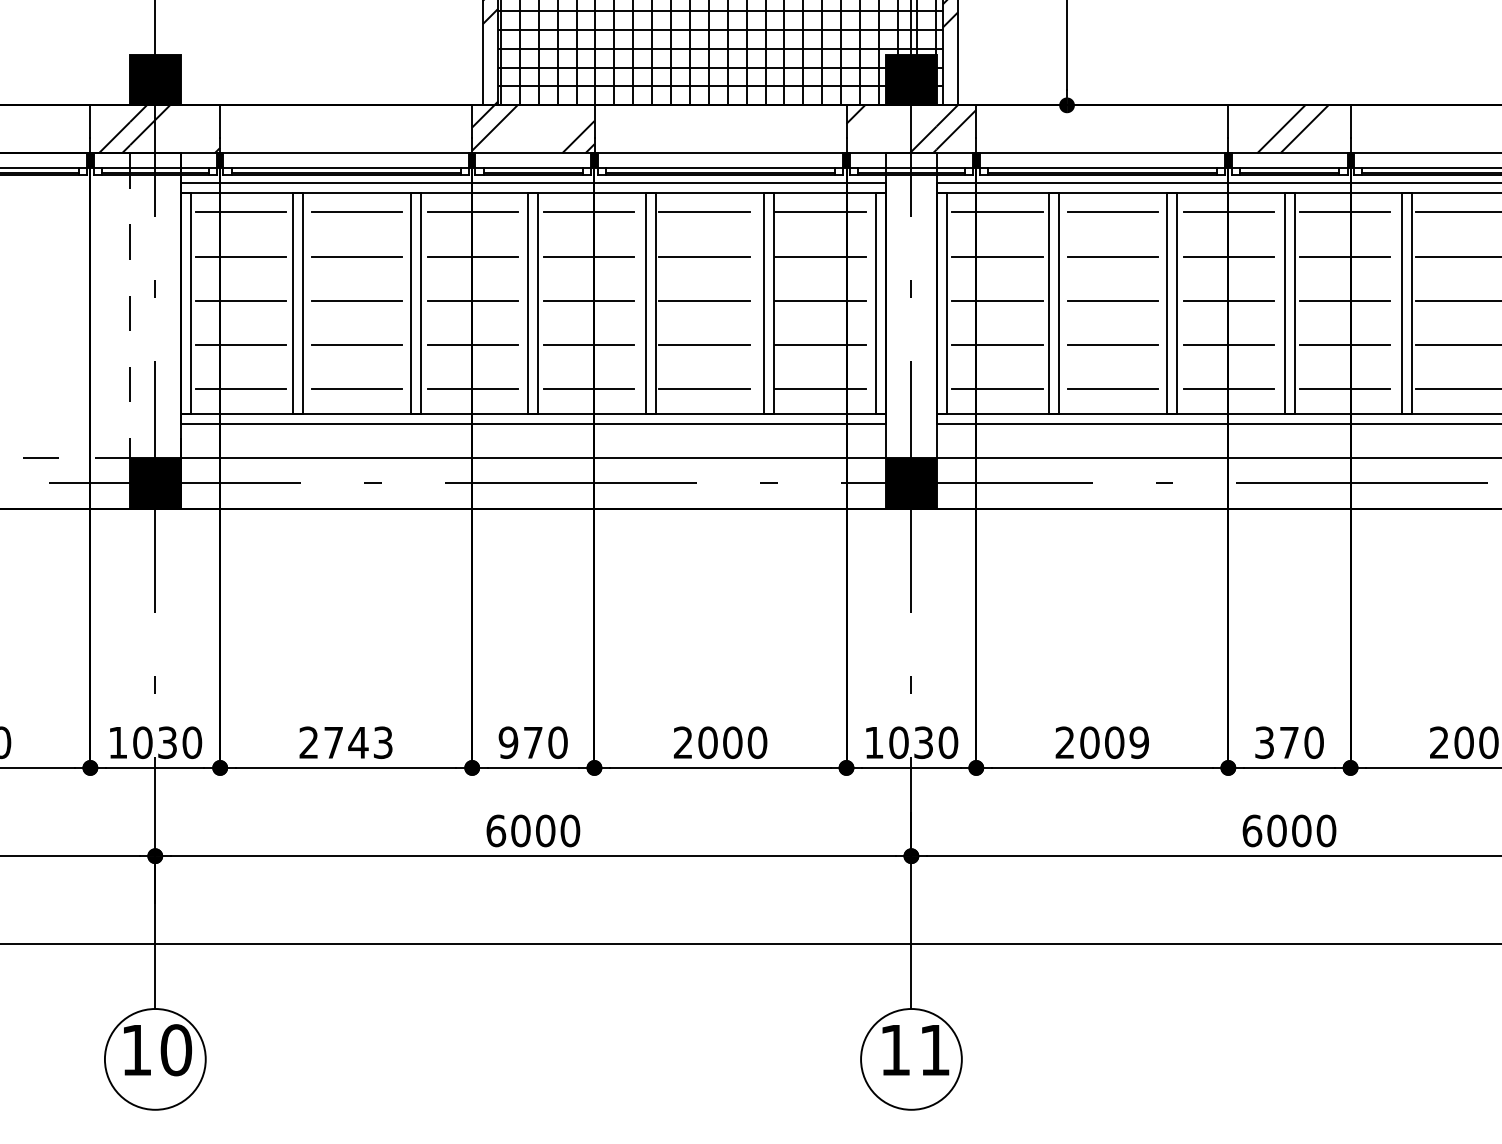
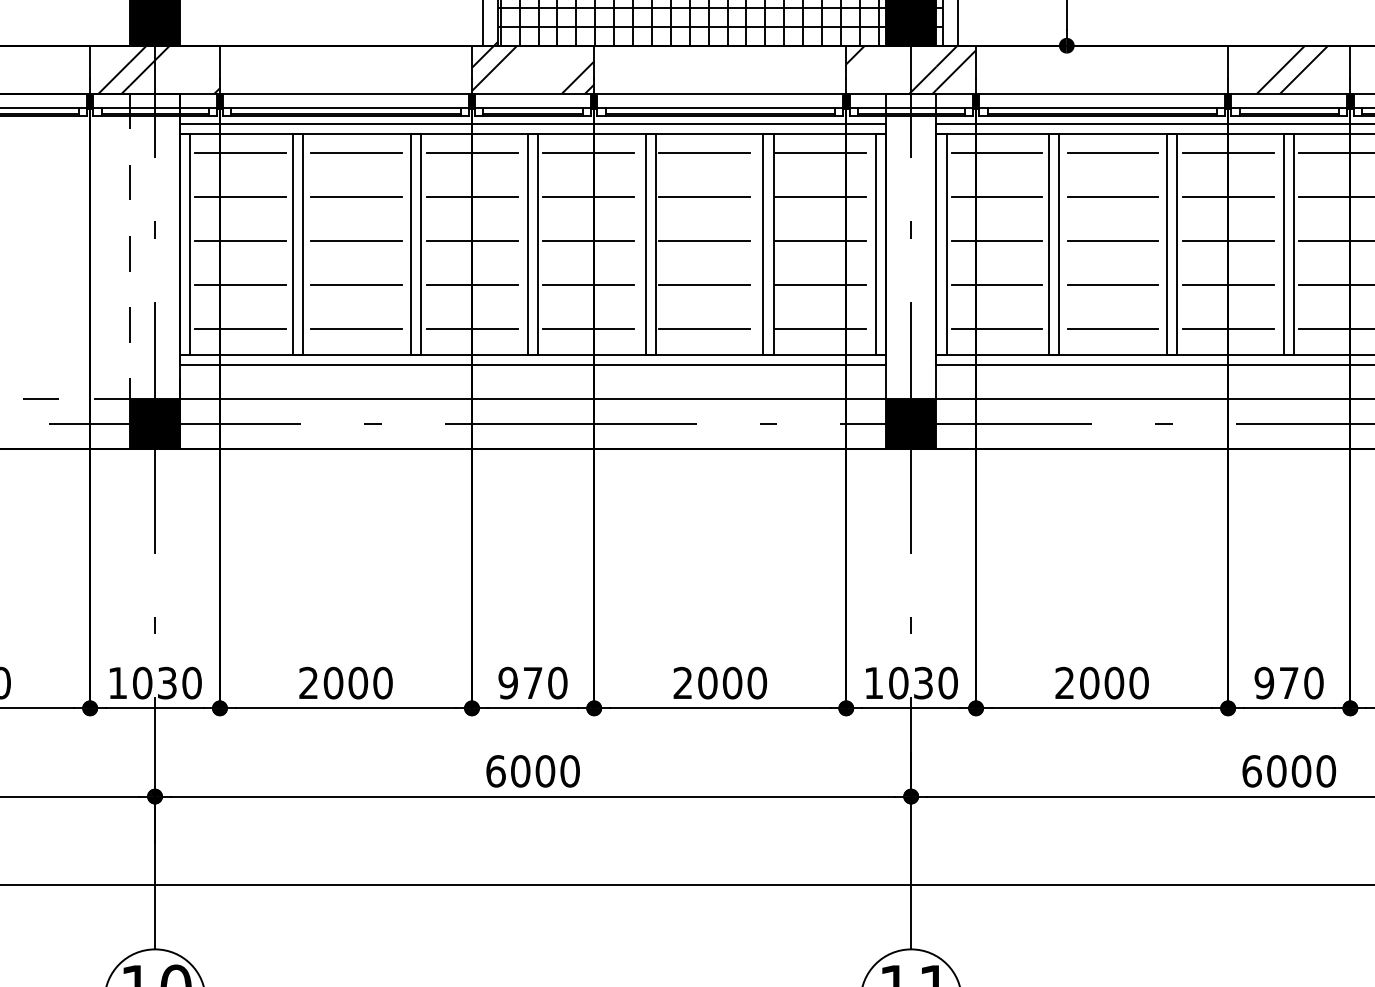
text: (358, 742) -> (358, 682), 2743 -> 2000
text: (1139, 742) -> (1139, 682), 2009 -> 2000
text: (1264, 742) -> (1264, 682), 370 -> 970

